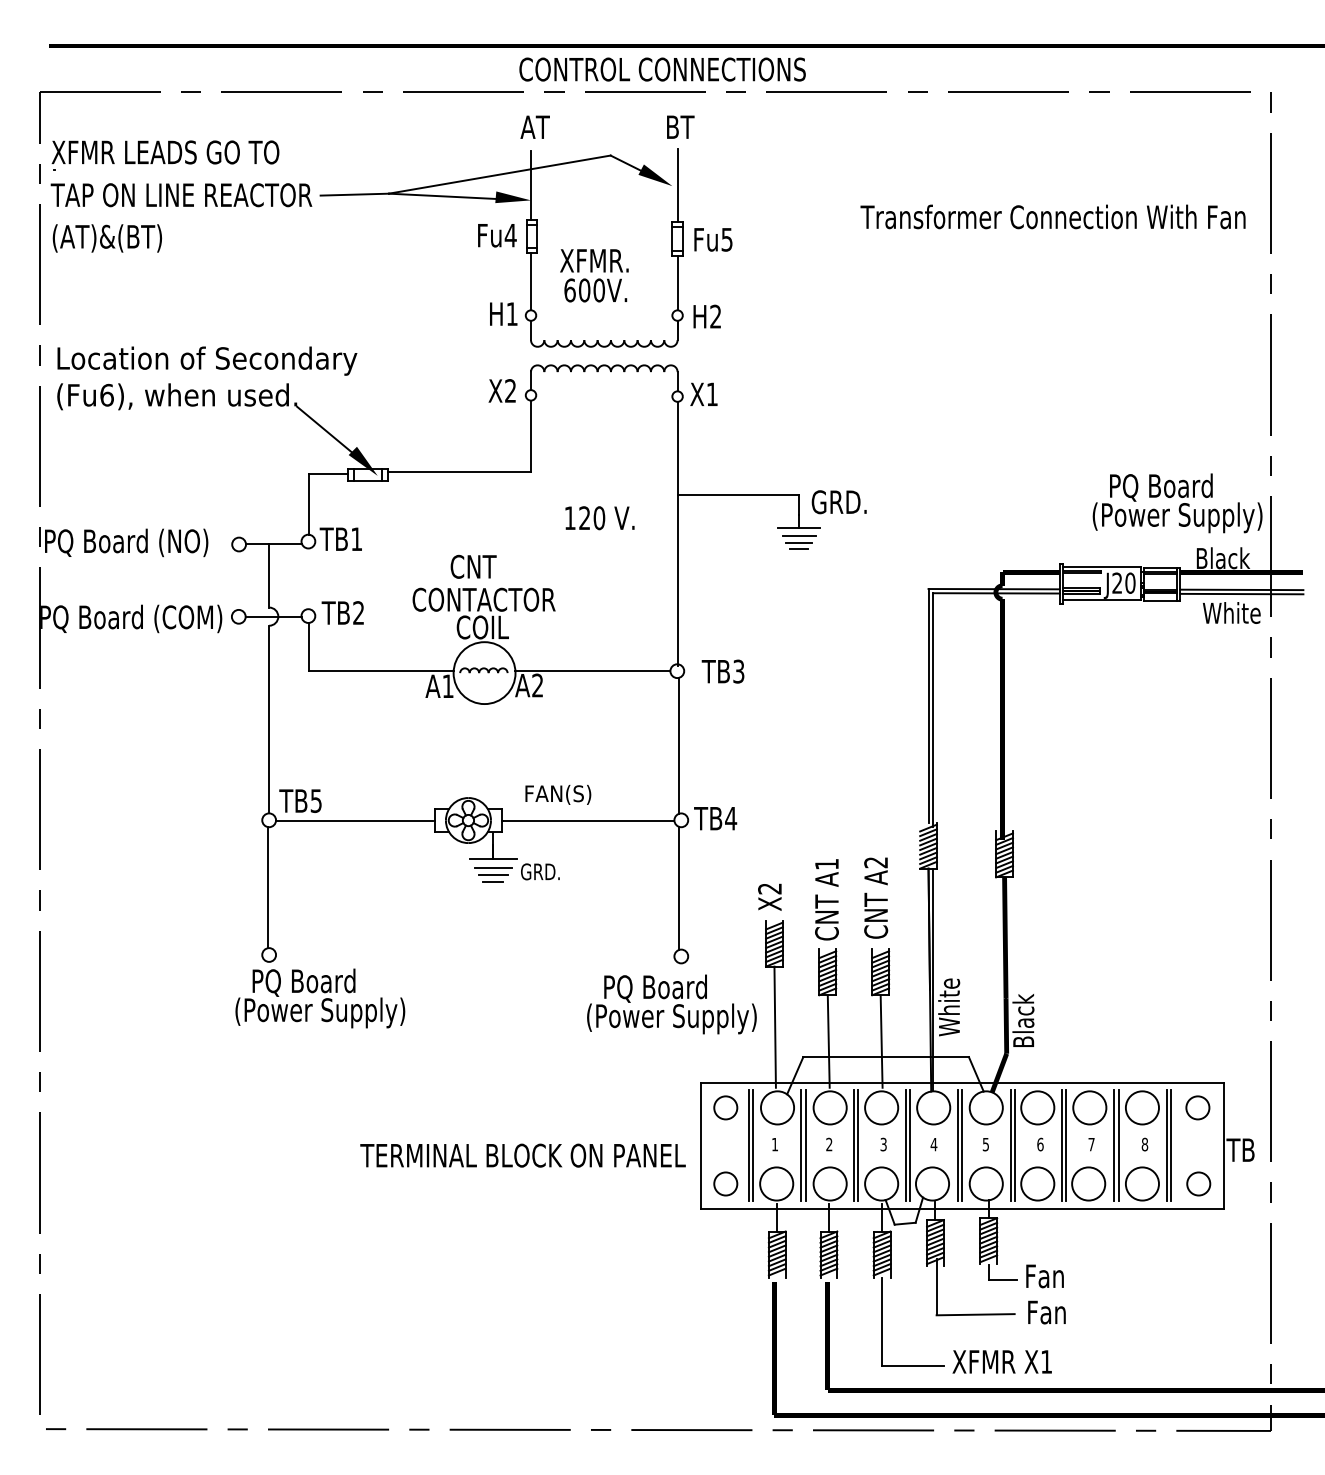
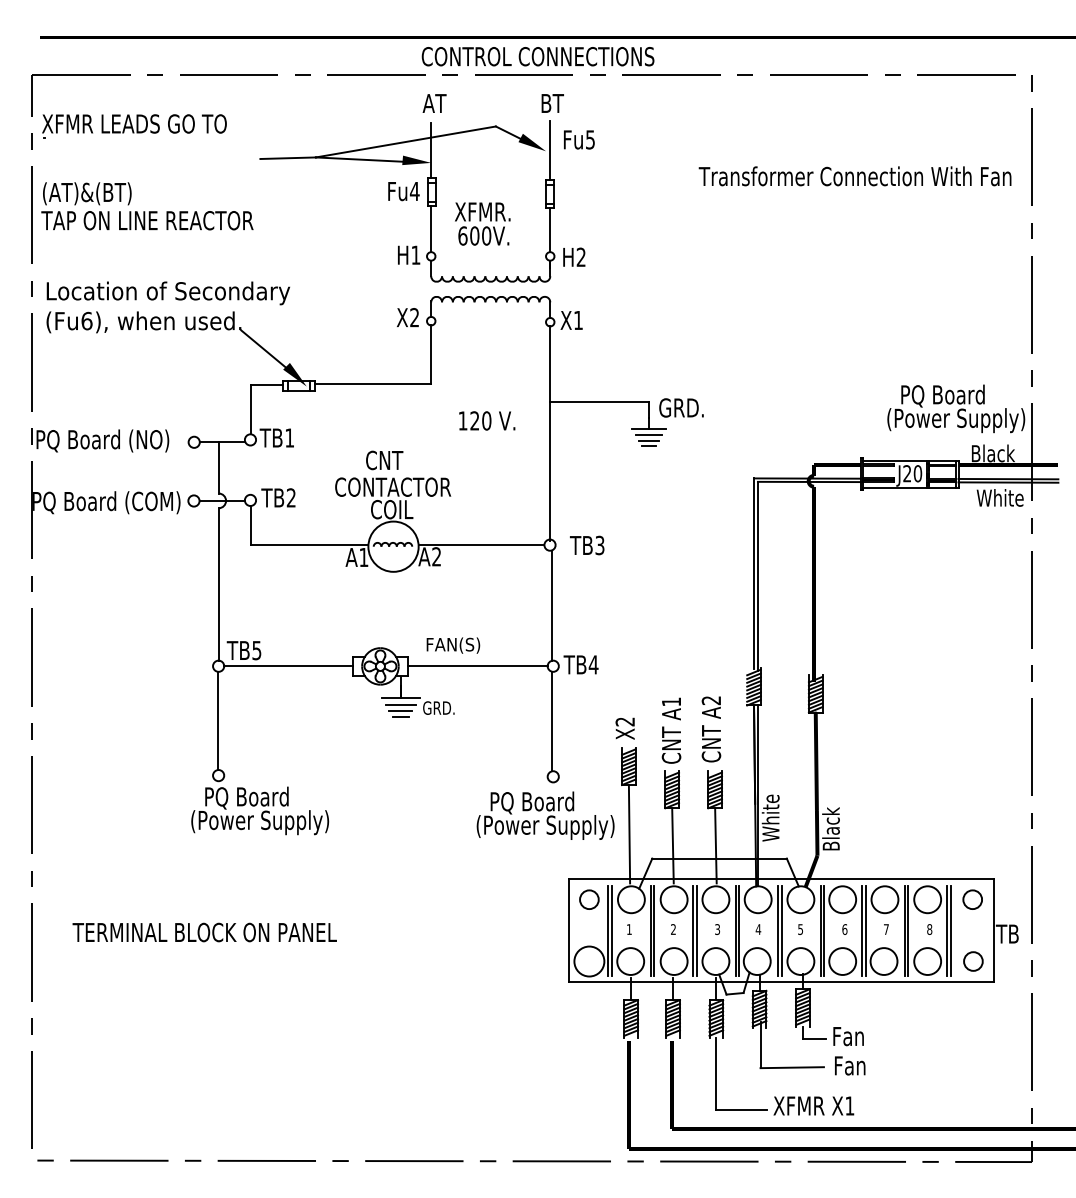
text: (181, 194) -> (147, 220), moved
text: (713, 239) -> (579, 139), moved
text: (522, 1155) -> (204, 932), moved
circle: (725, 1183) -> (589, 961), size x1.6

